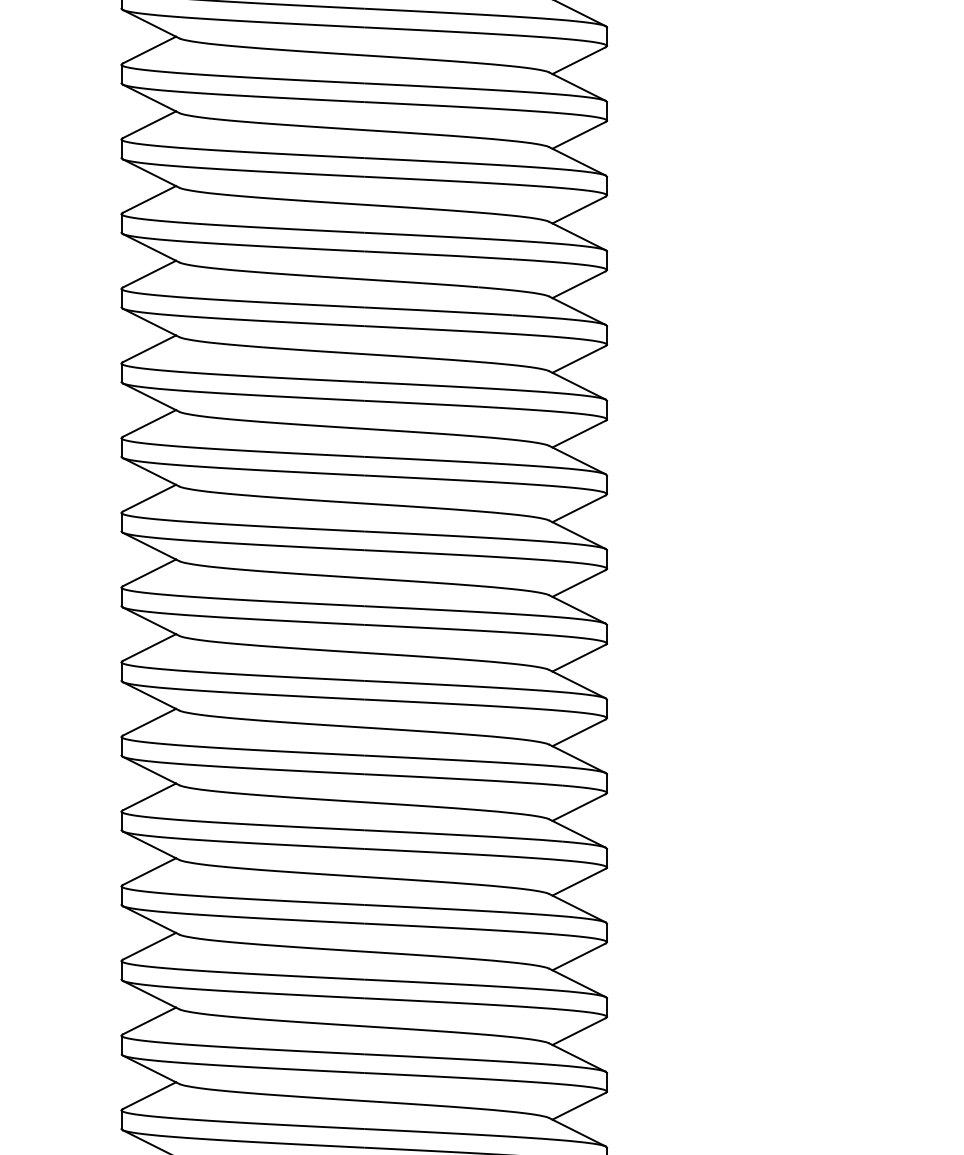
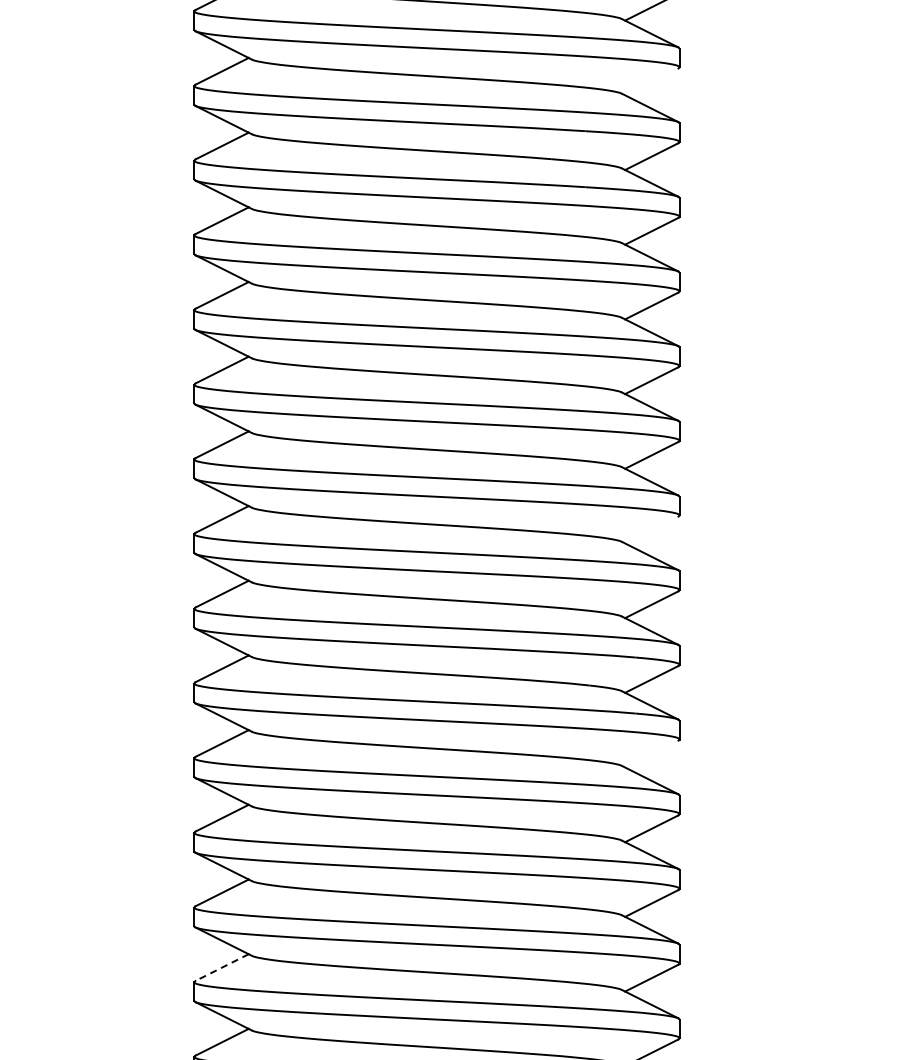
line: (578, 209) -> (651, 81), removed
line: (578, 657) -> (651, 529), removed
line: (578, 881) -> (651, 753), removed
line: (149, 1095) -> (222, 967), solid -> dashed

